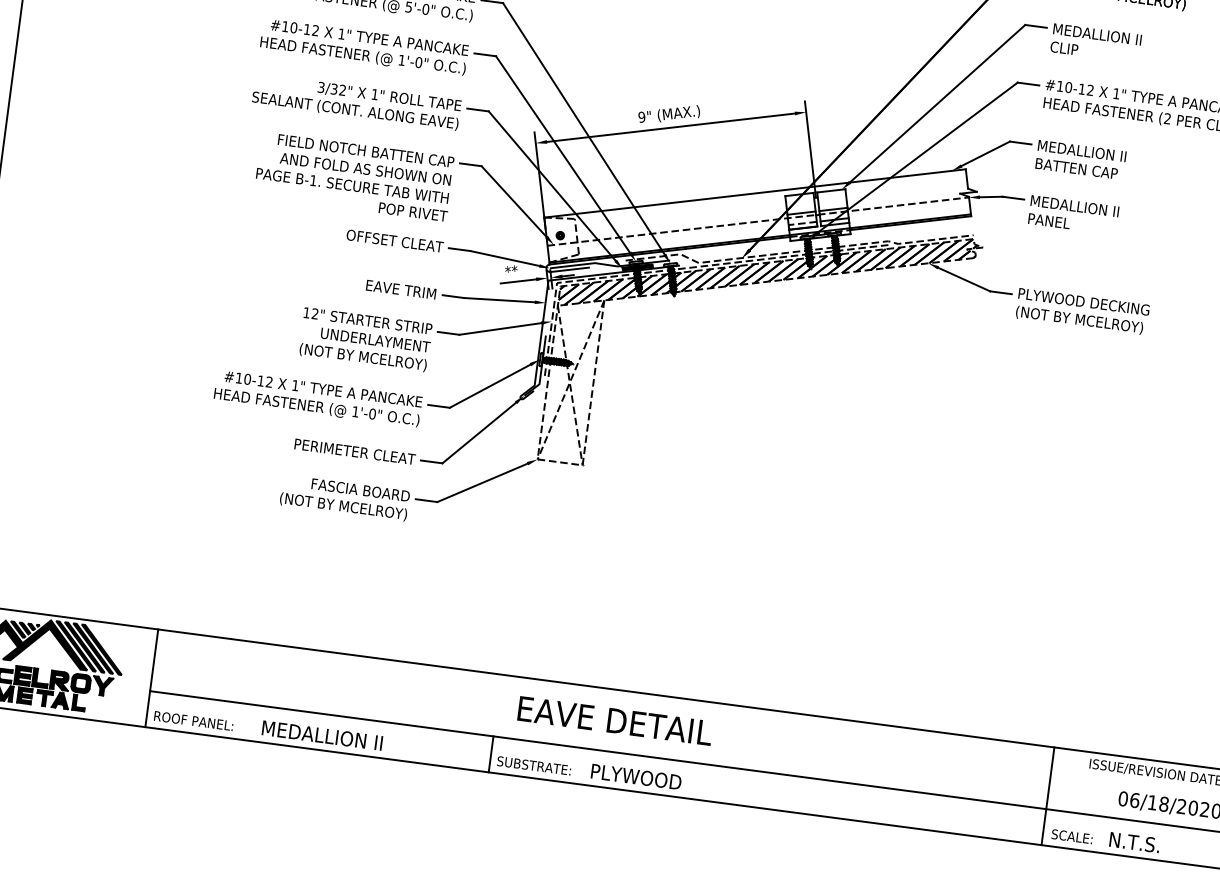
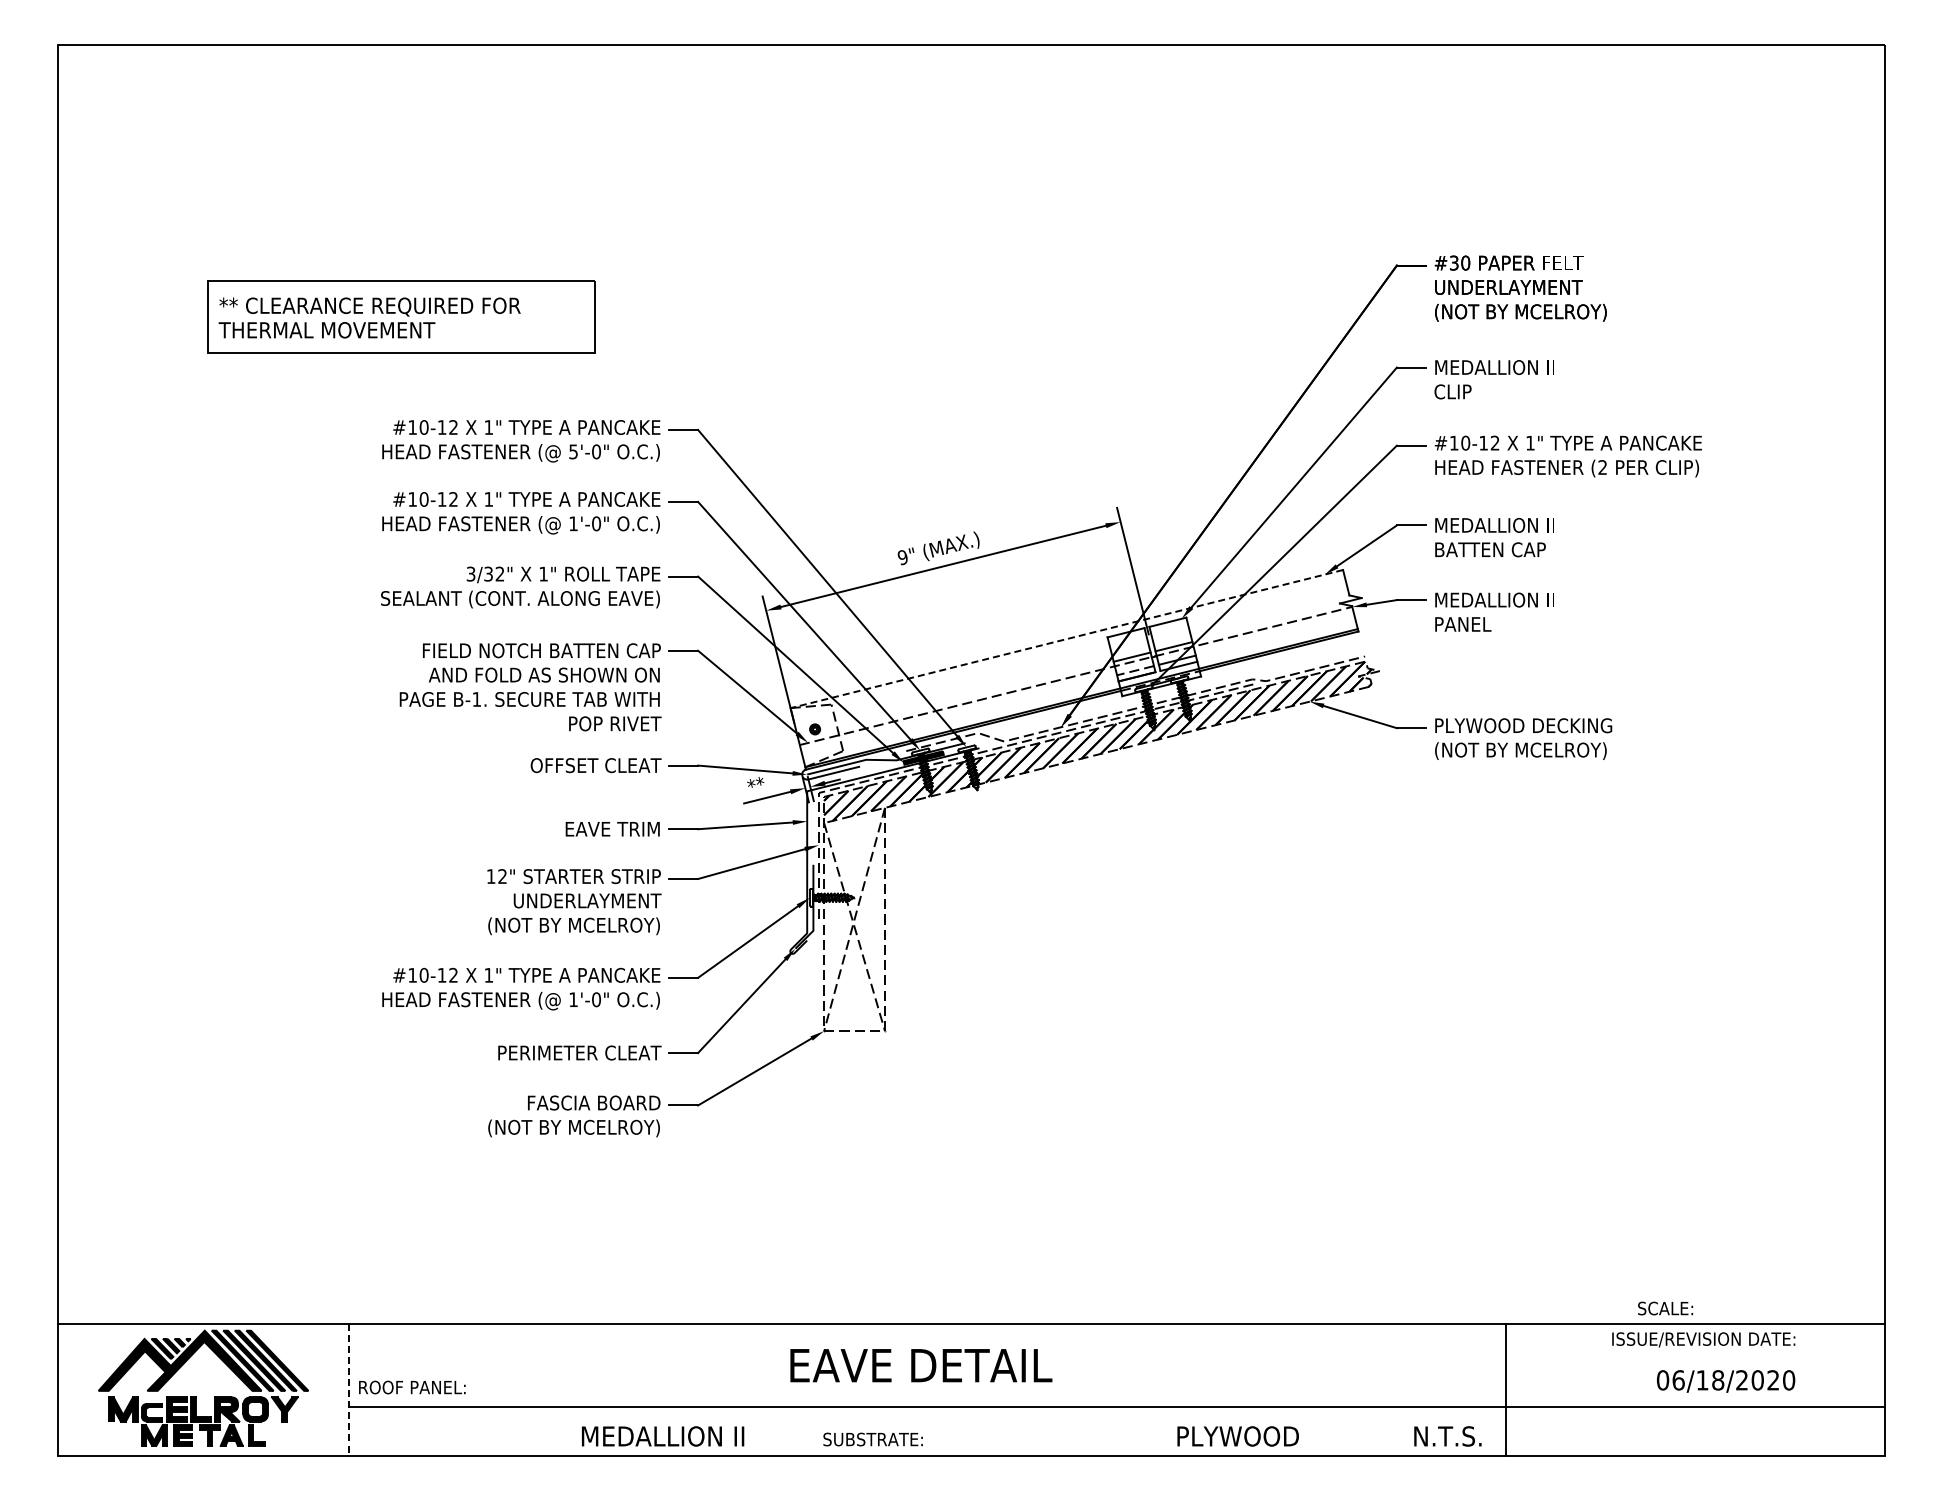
line: (754, 193) -> (1066, 639), solid -> dashed
line: (151, 678) -> (348, 1390), solid -> dashed
text: (615, 720) -> (921, 1365), moved
text: (193, 721) -> (412, 1387), moved
text: (322, 735) -> (663, 1436), moved
line: (490, 754) -> (813, 1431), removed
text: (635, 776) -> (1237, 1436), moved
line: (1048, 795) -> (1506, 1389), moved
text: (1072, 836) -> (1665, 1308), moved
text: (1134, 842) -> (1447, 1436), moved

